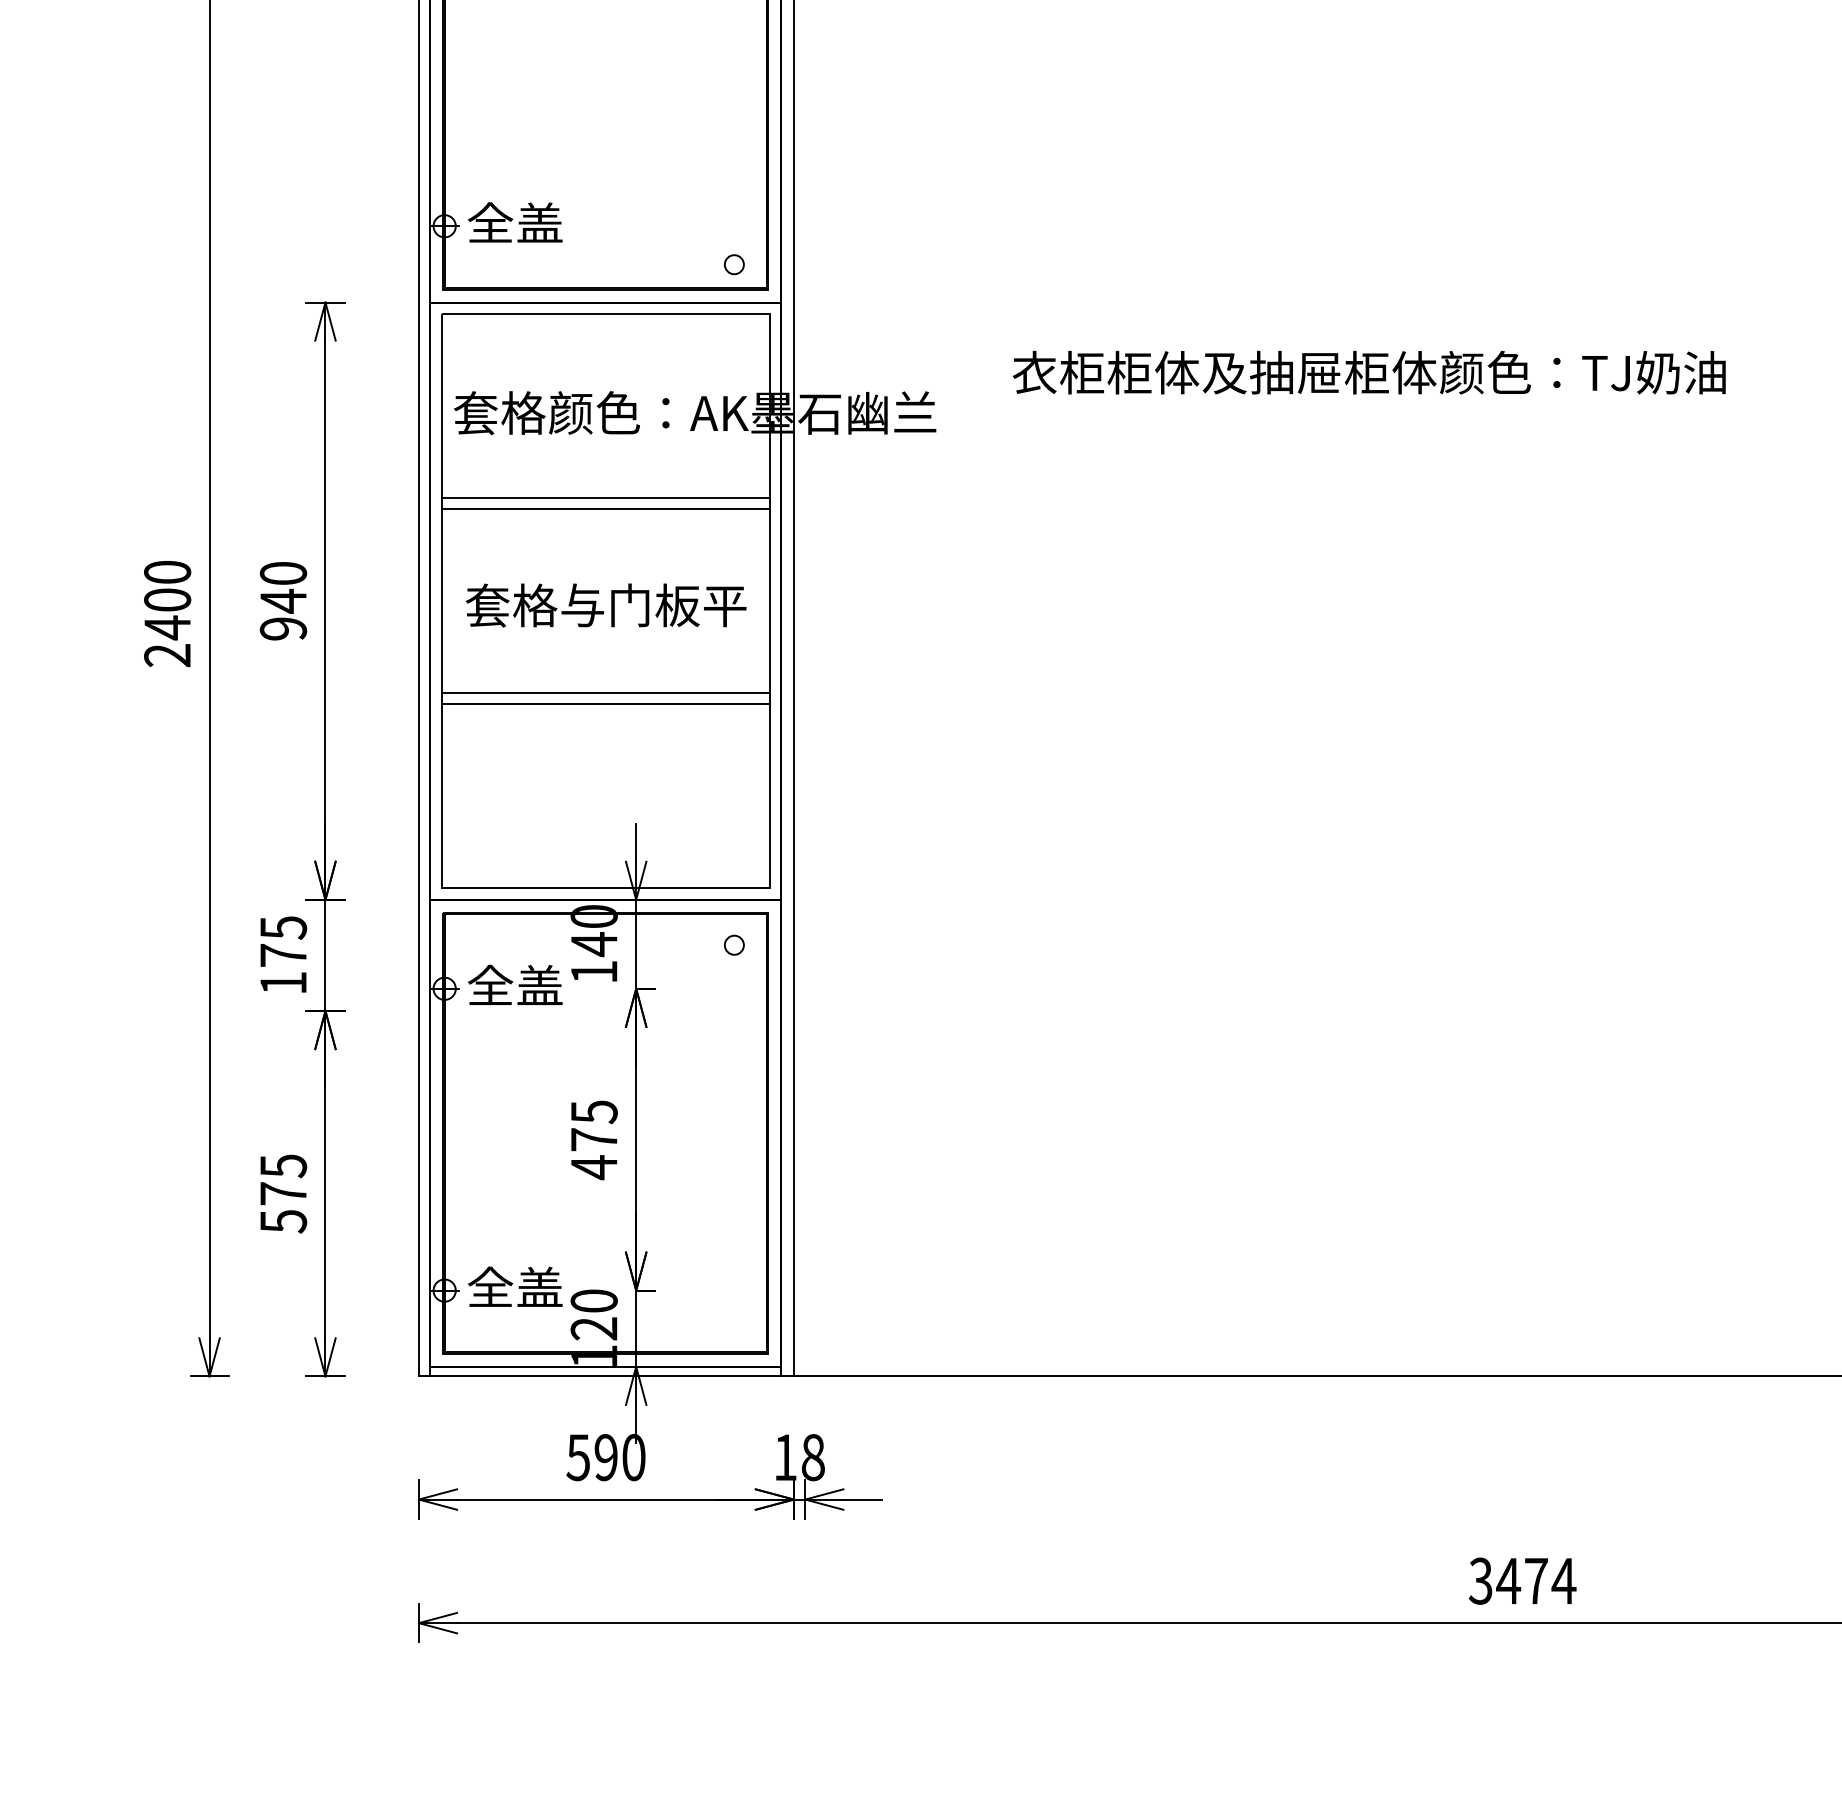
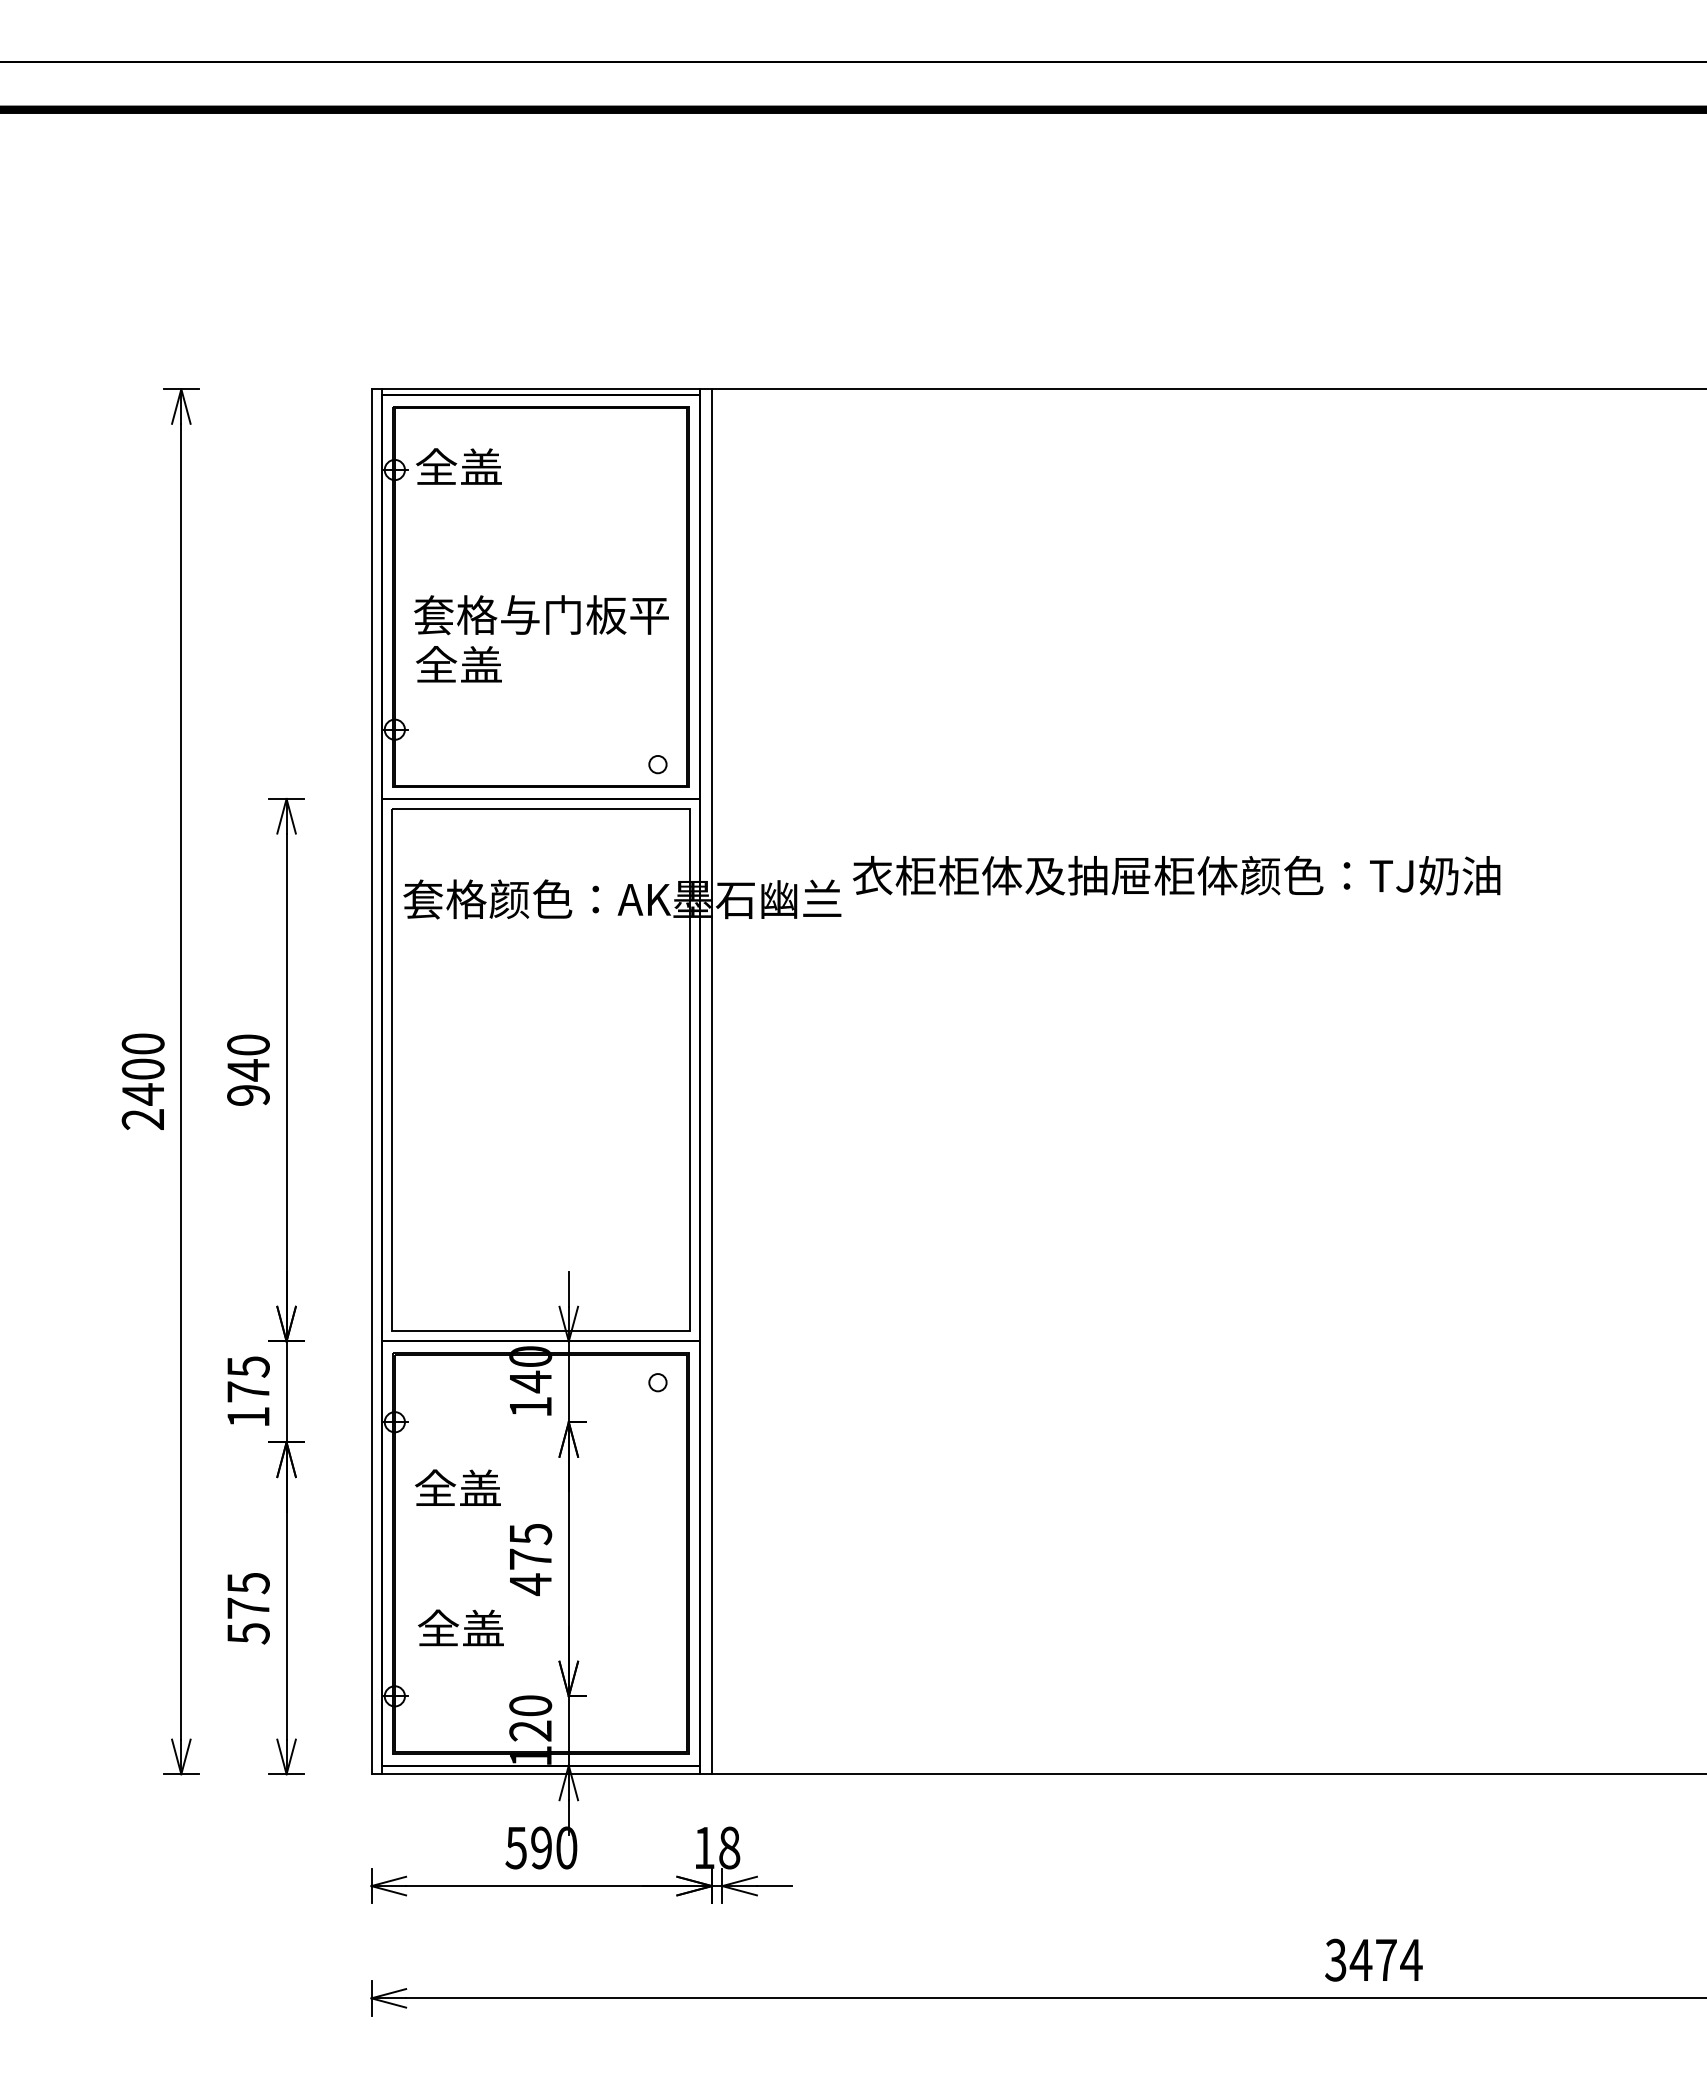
text: (514, 222) -> (458, 664), moved
text: (1369, 372) -> (1176, 875), moved
line: (606, 497) -> (541, 976), removed
line: (606, 509) -> (541, 986), removed
text: (606, 605) -> (541, 615), moved
line: (606, 692) -> (541, 1153), removed
line: (606, 705) -> (541, 1164), removed
text: (514, 984) -> (457, 1487), moved
text: (514, 1286) -> (460, 1627), moved

